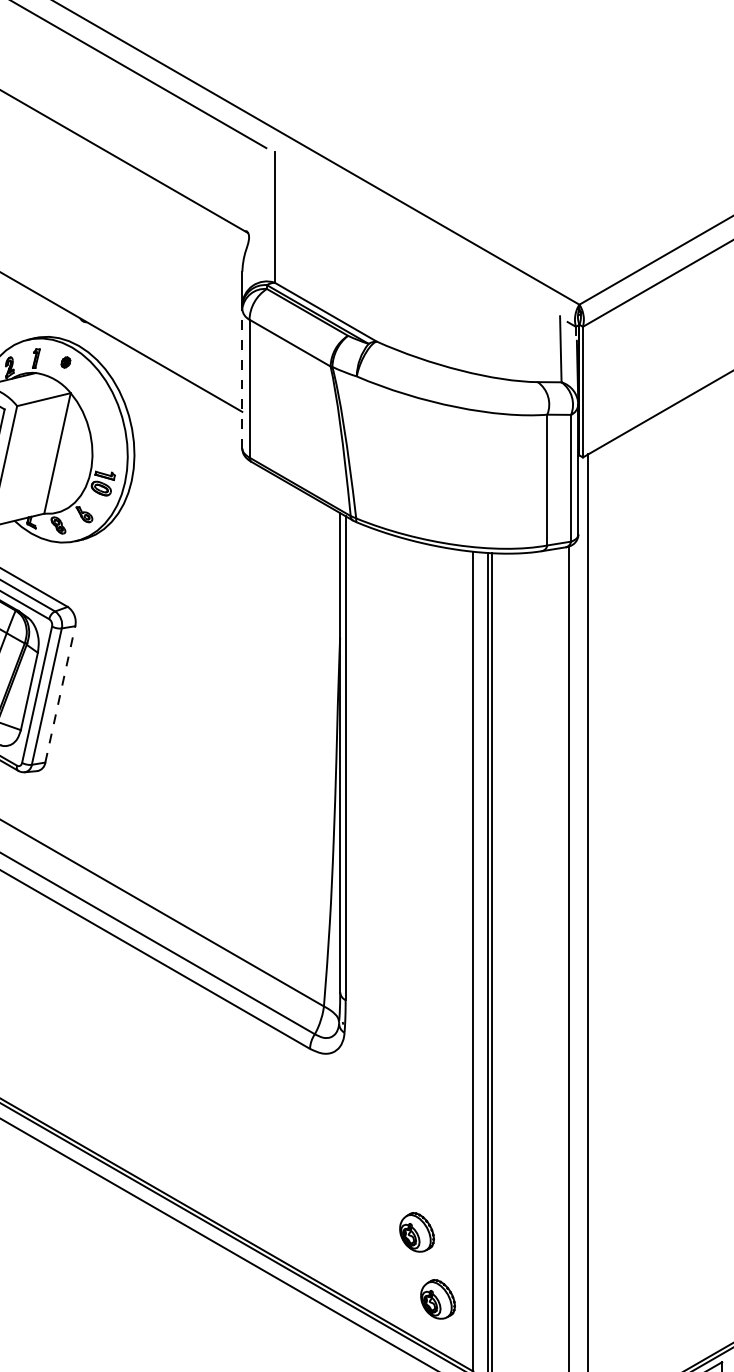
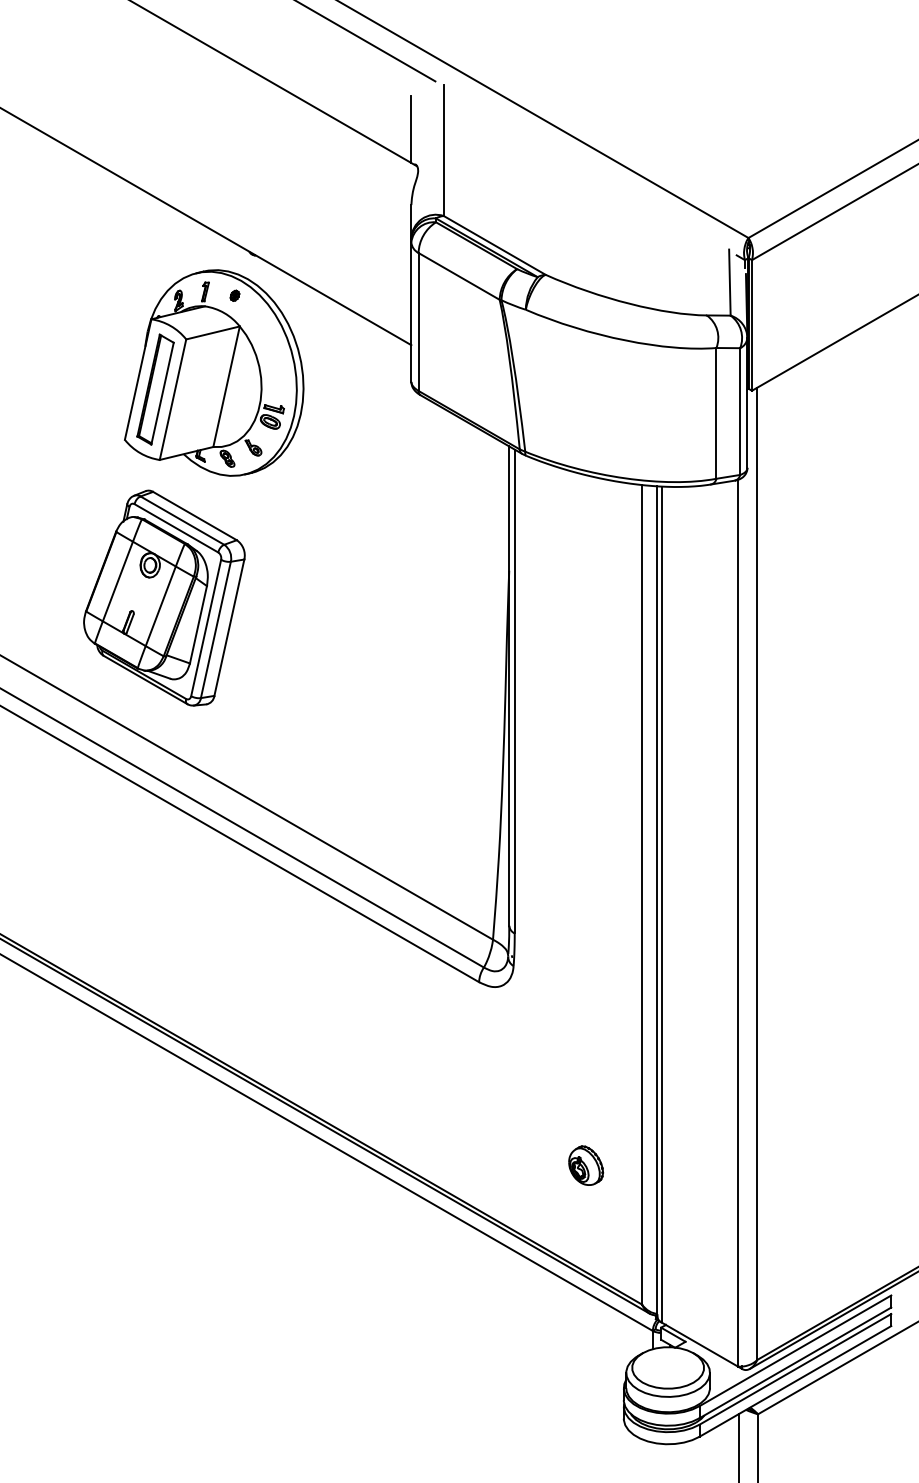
line: (242, 196) -> (411, 129), added
line: (242, 379) -> (411, 312), dashed -> solid
line: (60, 694) -> (229, 627), dashed -> solid
part: (438, 1299) -> (607, 1232), removed

